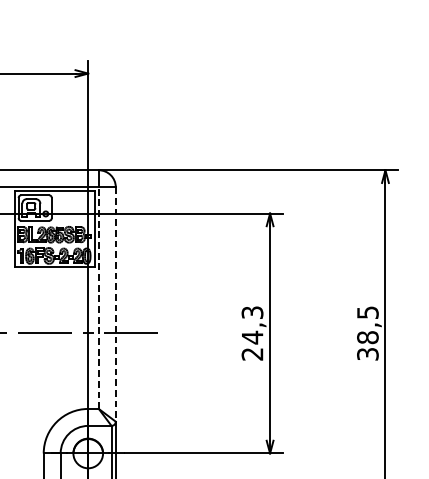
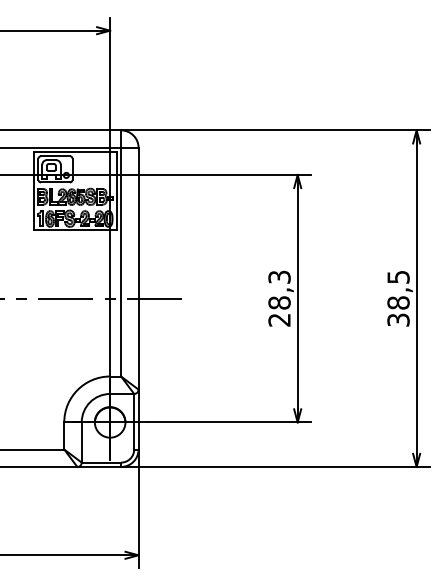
line: (99, 297) -> (121, 261), dashed -> solid
line: (115, 304) -> (138, 268), dashed -> solid
text: (252, 337) -> (279, 302), 24,3 -> 28,3

